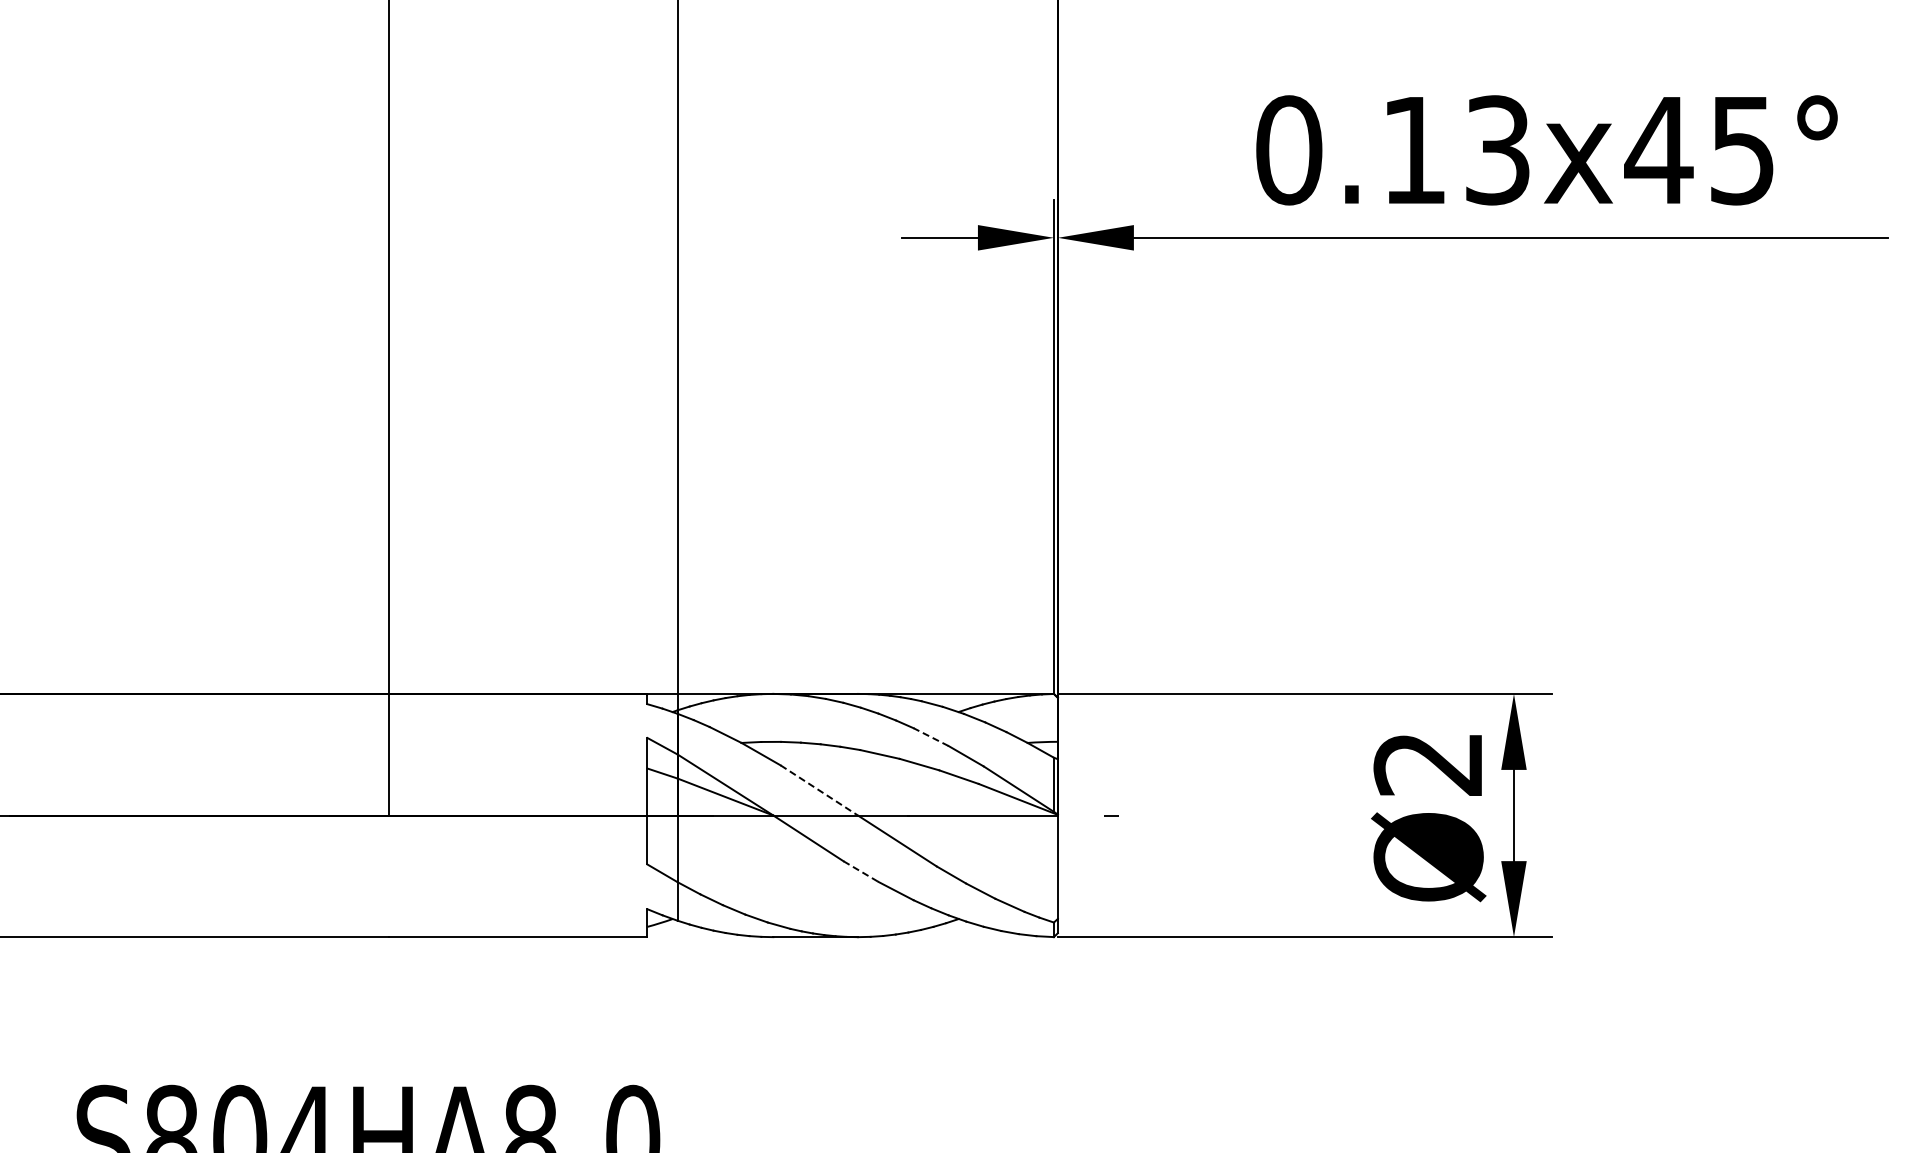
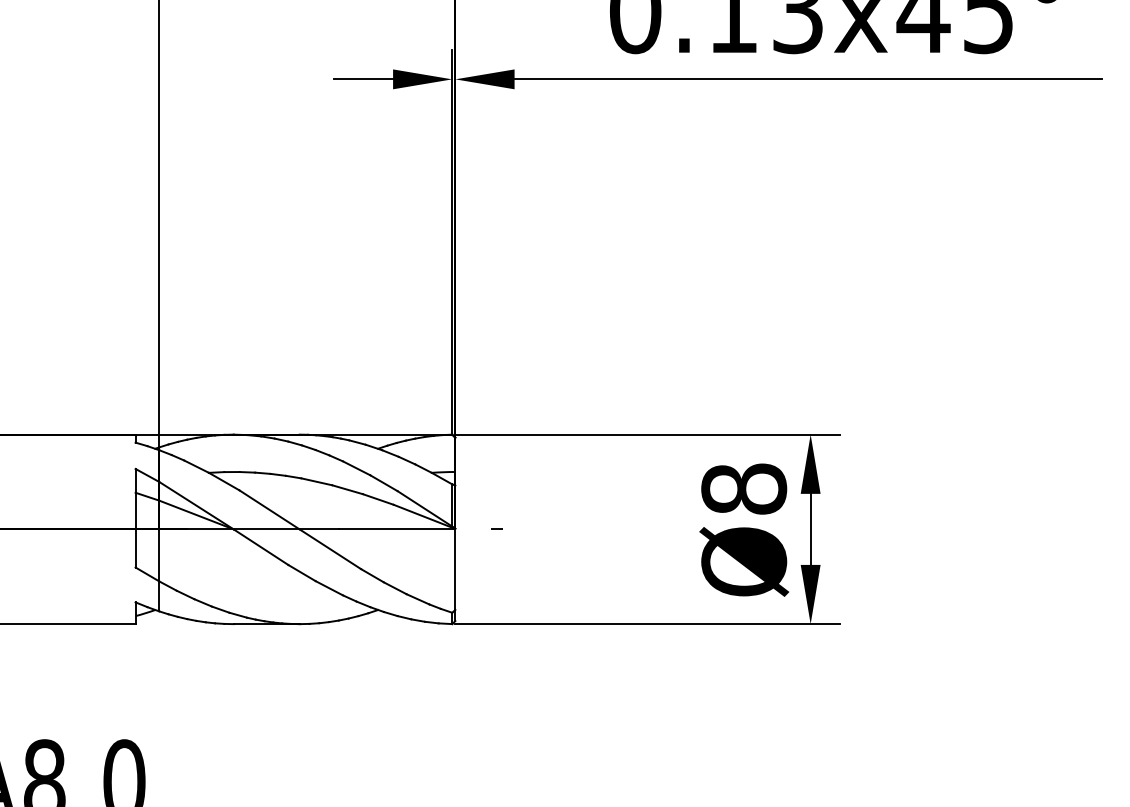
line: (931, 737) -> (356, 468), dashed -> solid
text: (1428, 763) -> (744, 488), Ø2 -> Ø8
line: (819, 790) -> (269, 509), dashed -> solid
line: (861, 871) -> (302, 572), dashed -> solid

